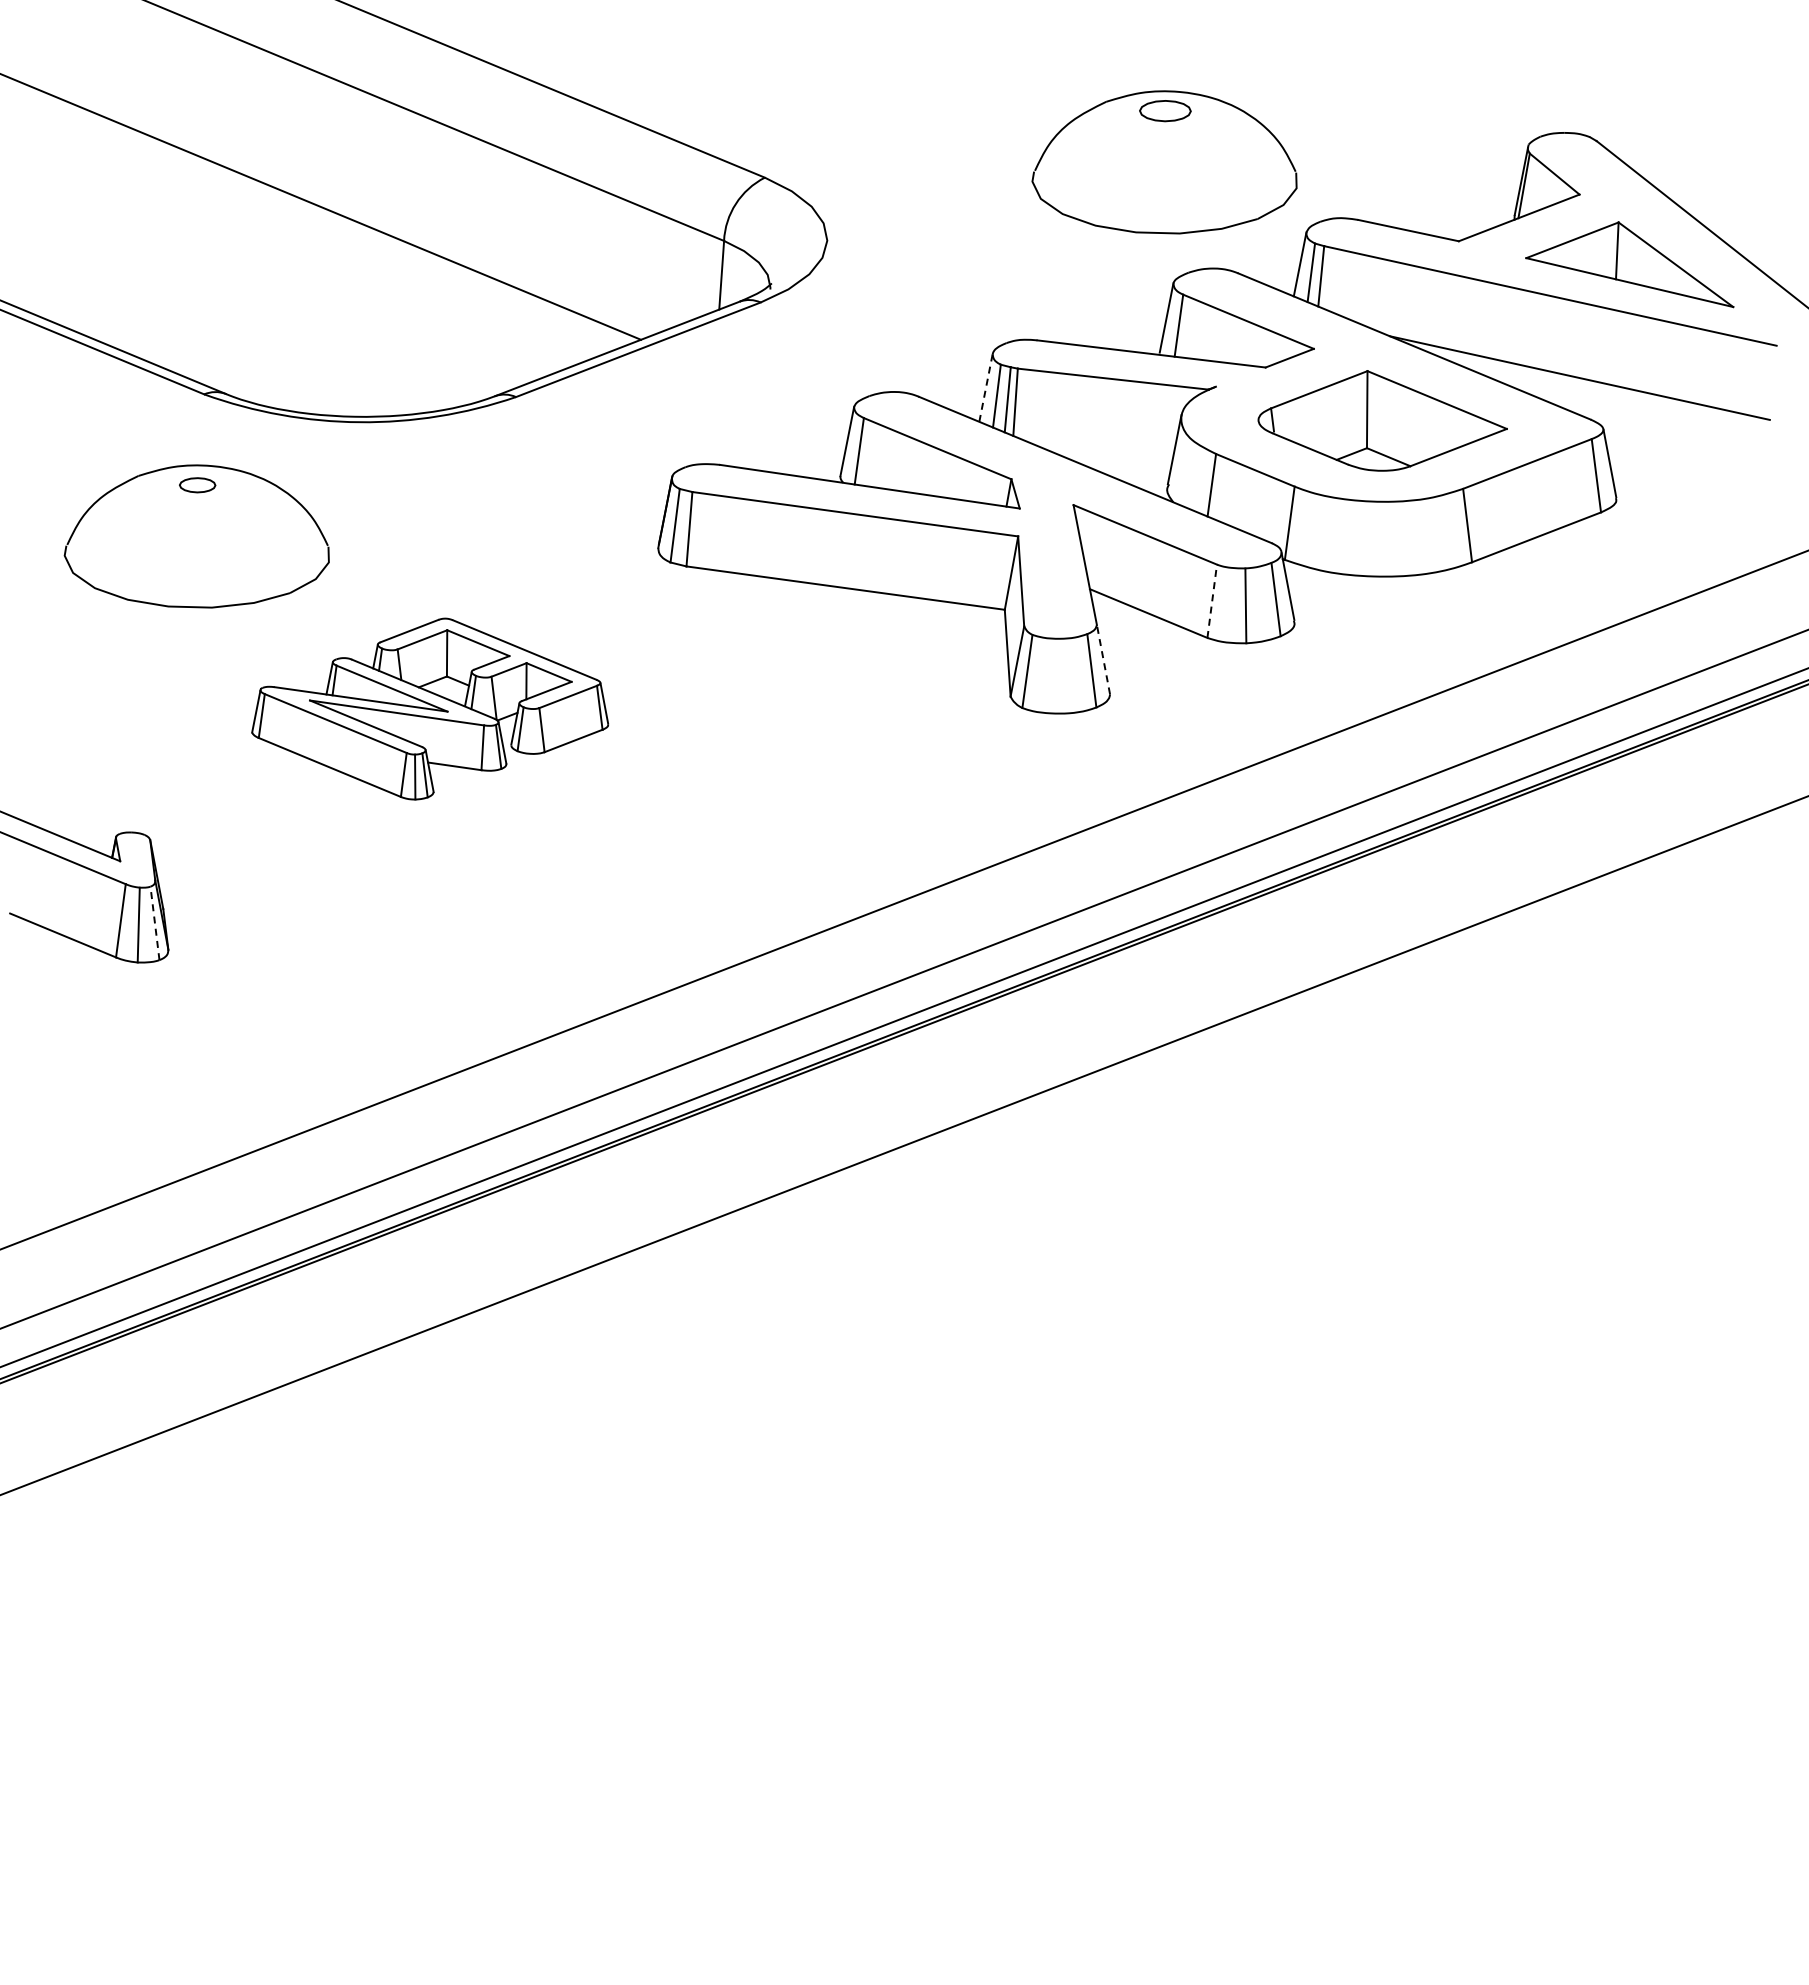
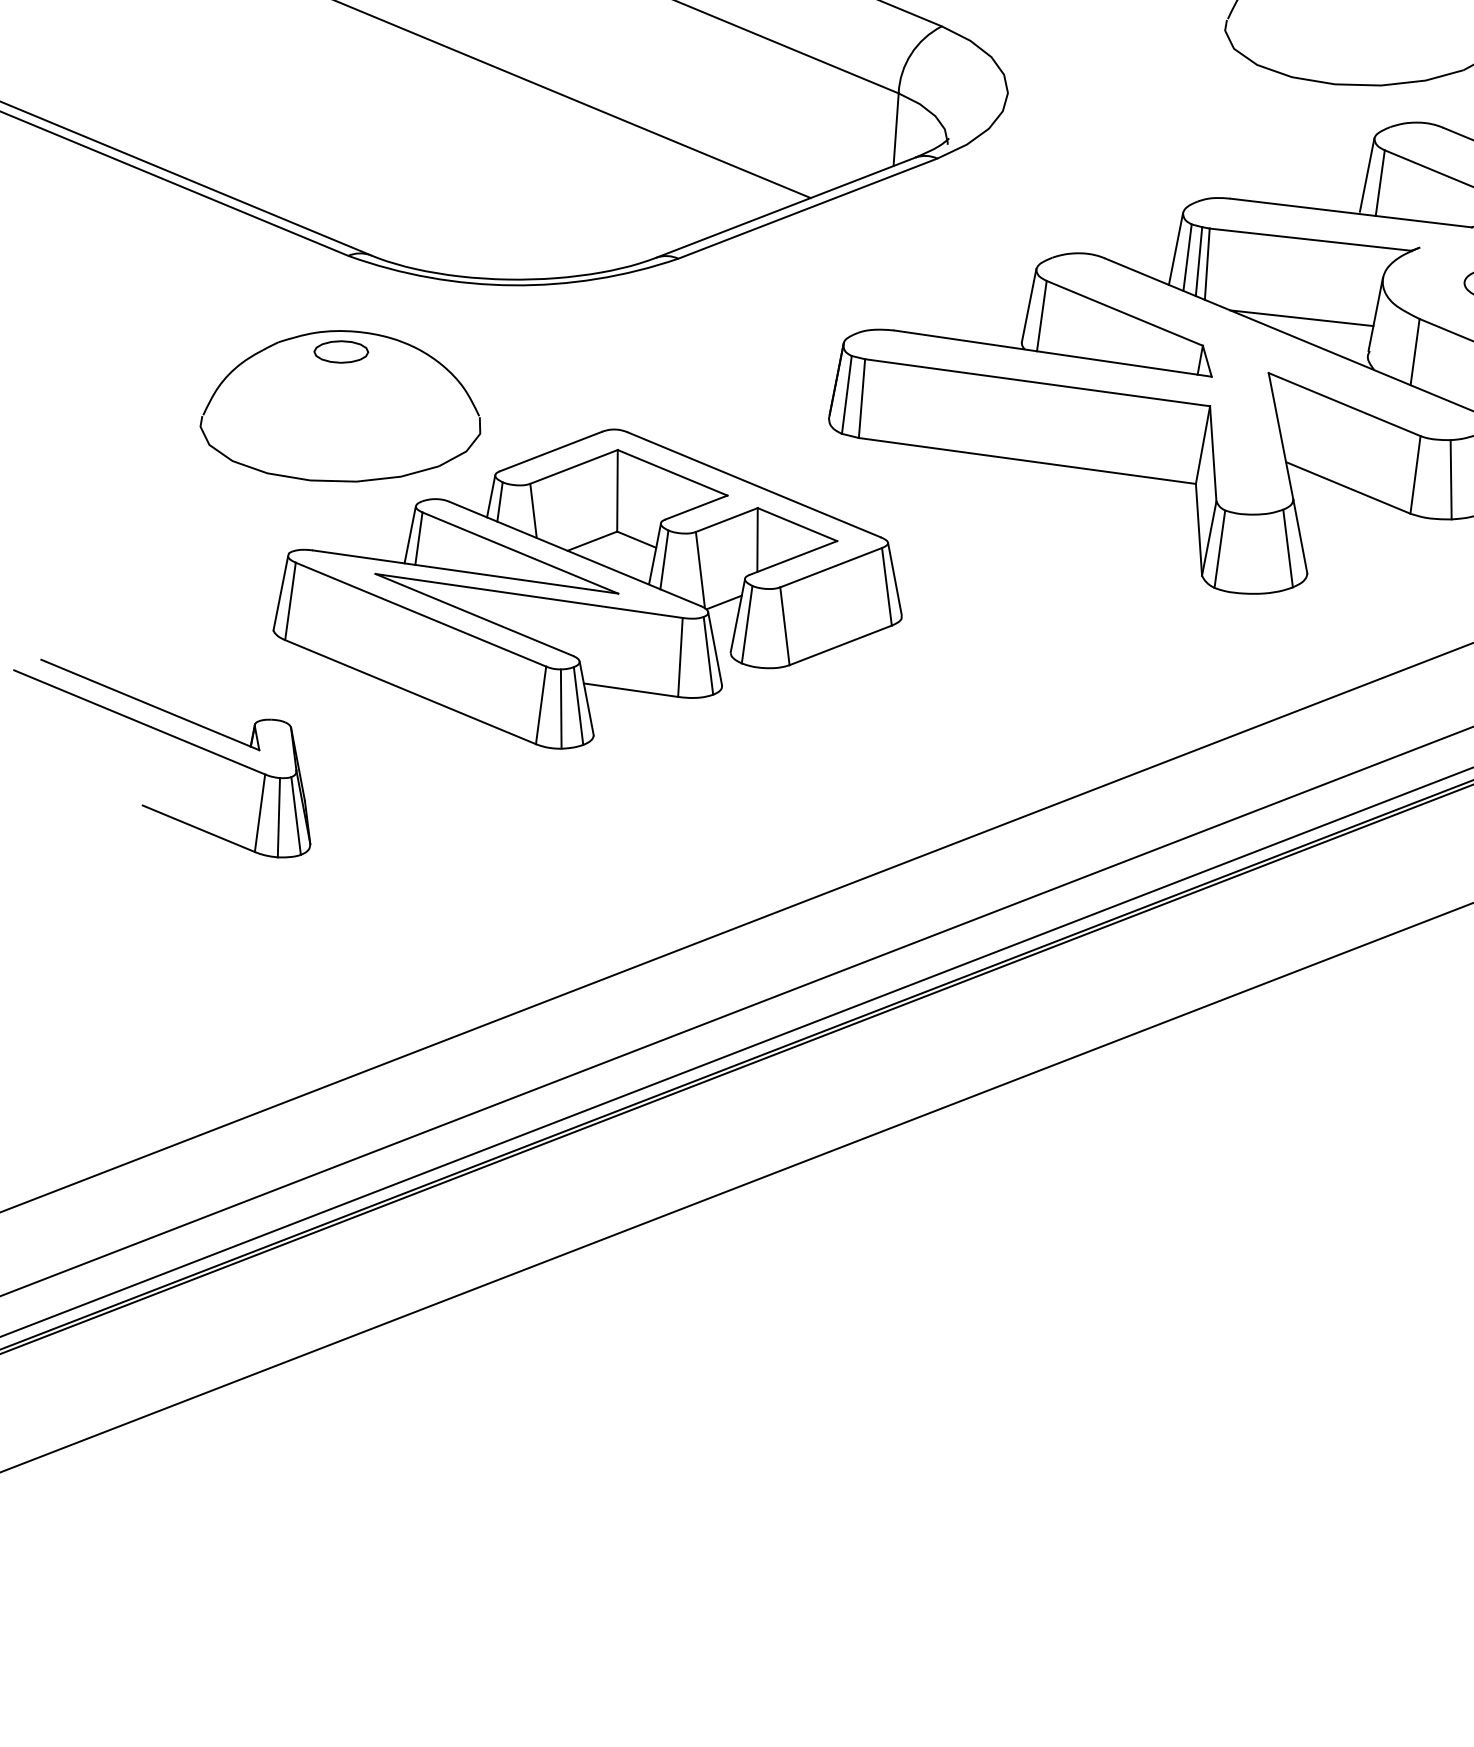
line: (986, 387) -> (1176, 248), dashed -> solid
line: (1104, 452) -> (1301, 317), added
part: (197, 485) -> (341, 352), size x1.43
line: (1212, 601) -> (1415, 475), dashed -> solid
line: (1103, 659) -> (1300, 536), dashed -> solid
part: (429, 708) -> (586, 588), size x1.67
line: (155, 923) -> (296, 816), dashed -> solid

